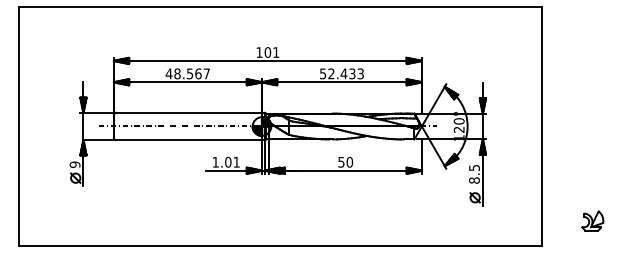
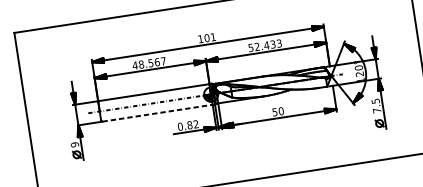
line: (189, 140) -> (158, 113), solid -> dashed
text: (225, 161) -> (187, 125), 1.01 -> 0.82
text: (474, 180) -> (377, 110), 8.5 -> 7.5

